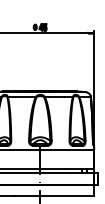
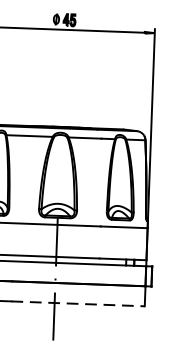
line: (54, 196) -> (78, 303), solid -> dashed

